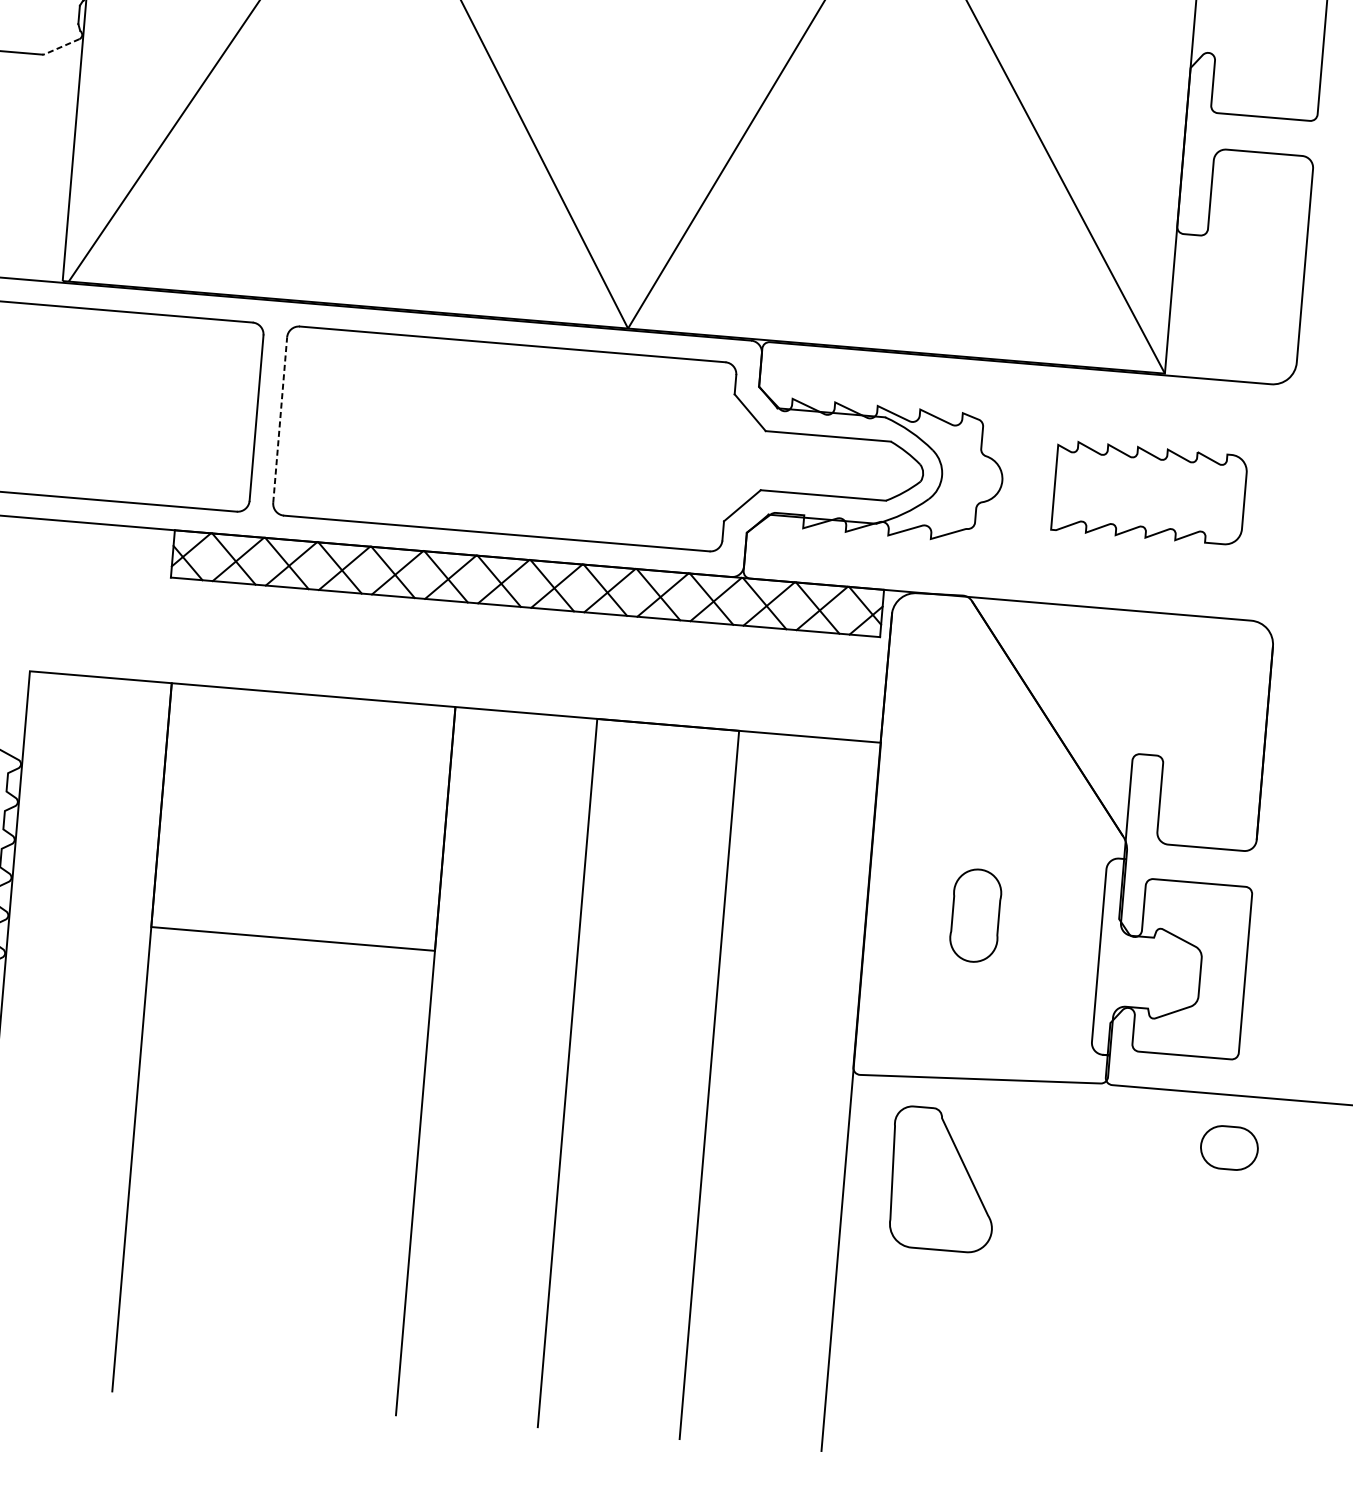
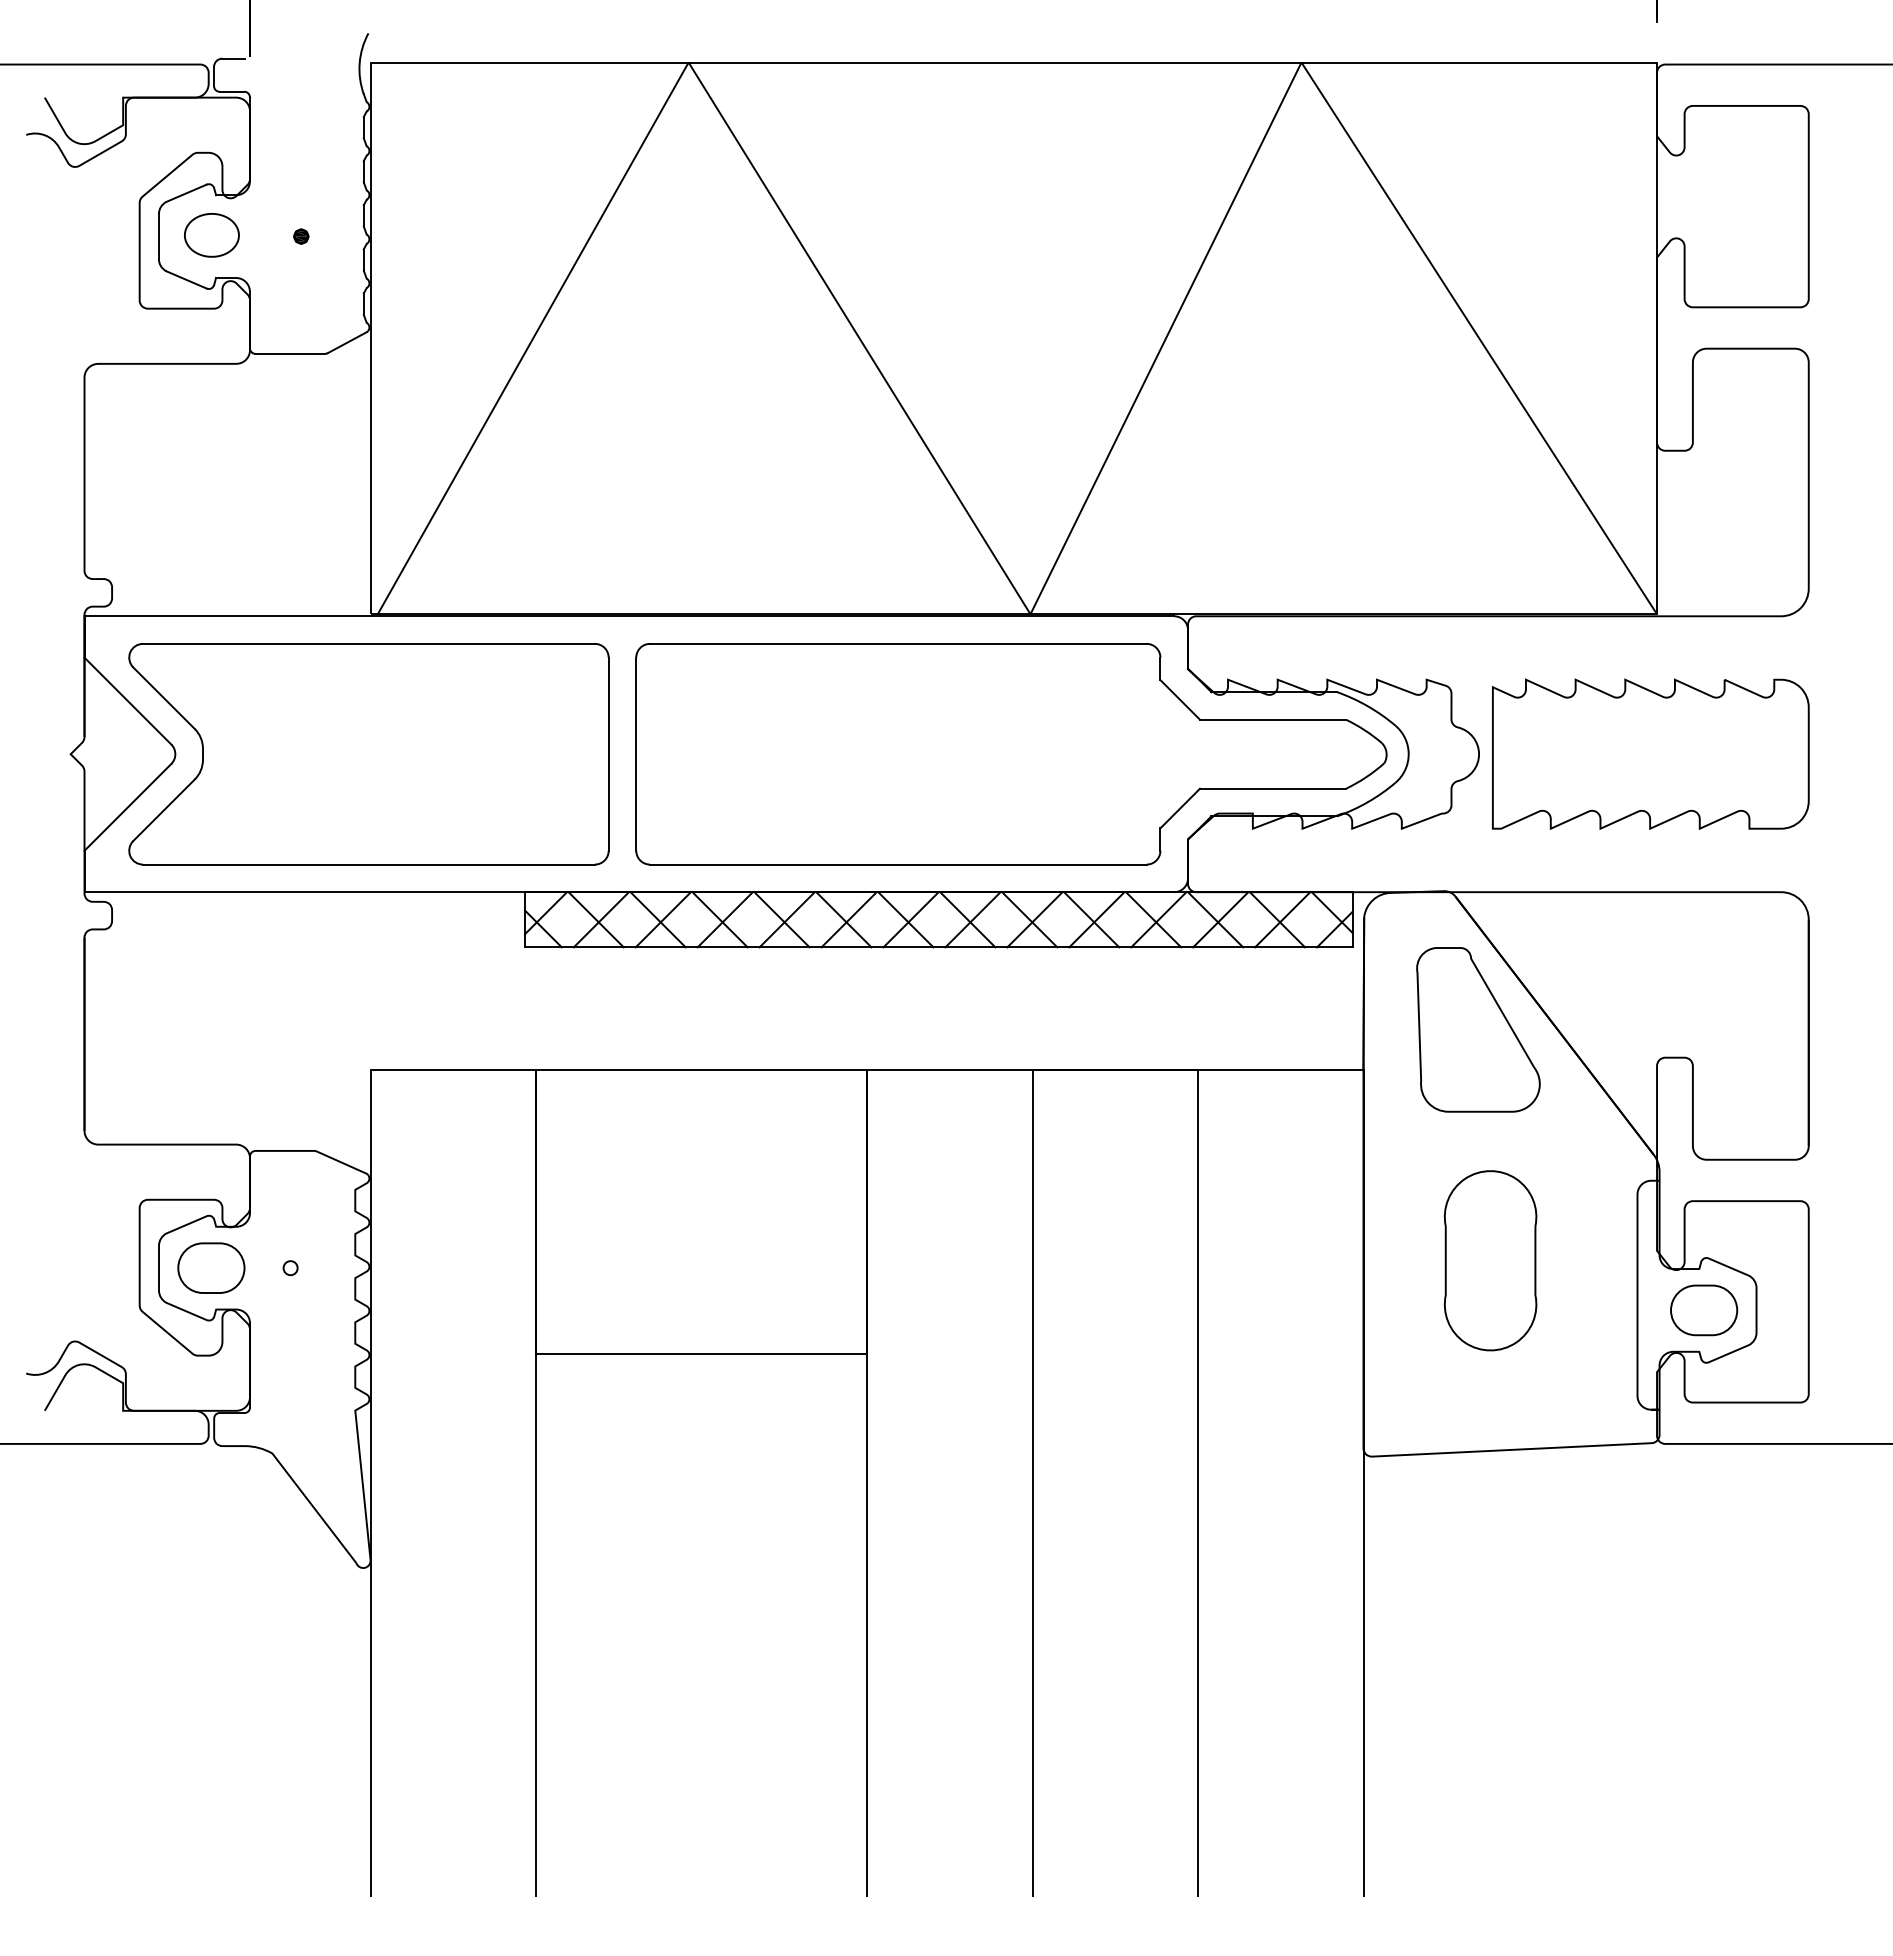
line: (61, 46) -> (346, 342), dashed -> solid
line: (280, 420) -> (636, 754), dashed -> solid
part: (1149, 492) -> (1650, 753), size x1.43
part: (975, 915) -> (1490, 1260), size x1.67
part: (1229, 1148) -> (1704, 1310), moved
part: (943, 1179) -> (1478, 1029), moved

